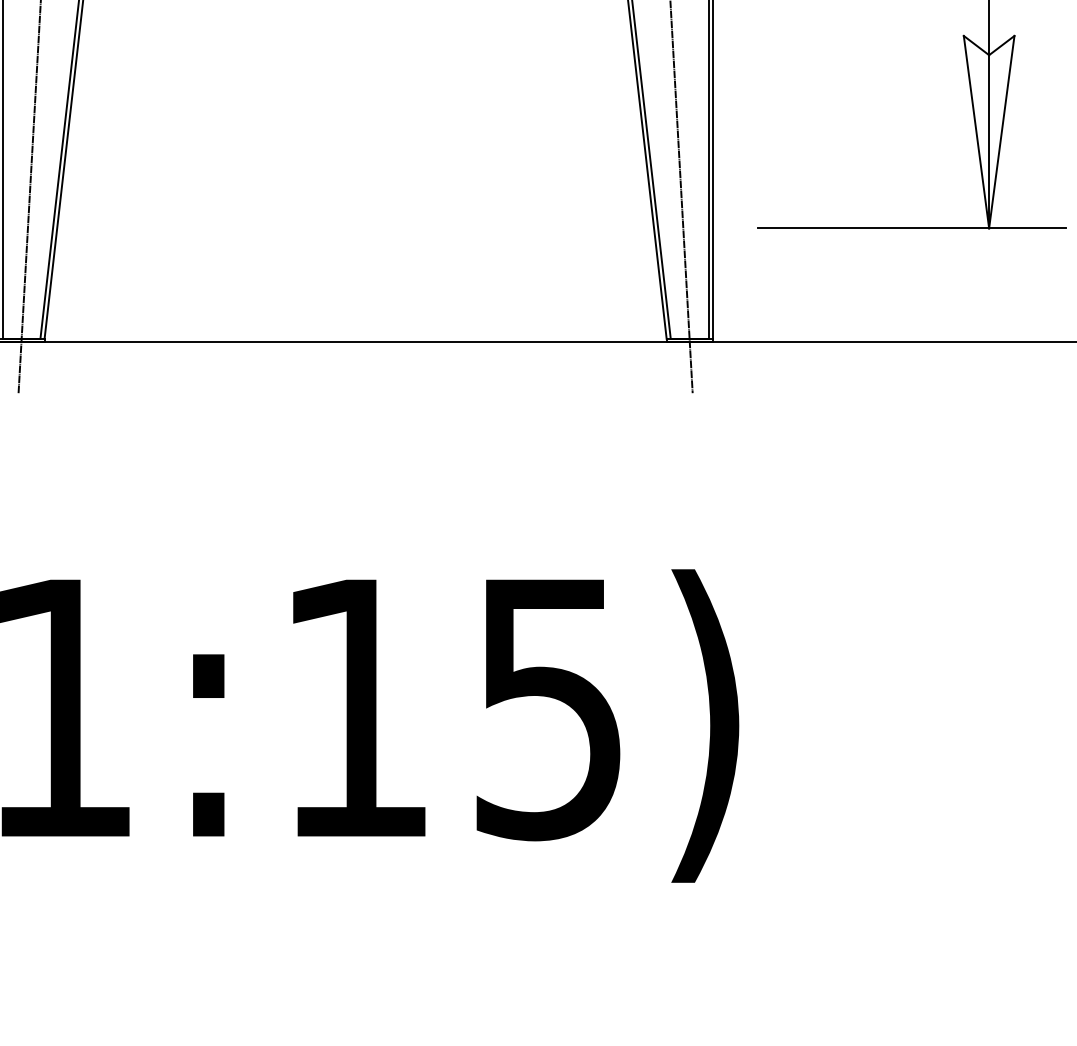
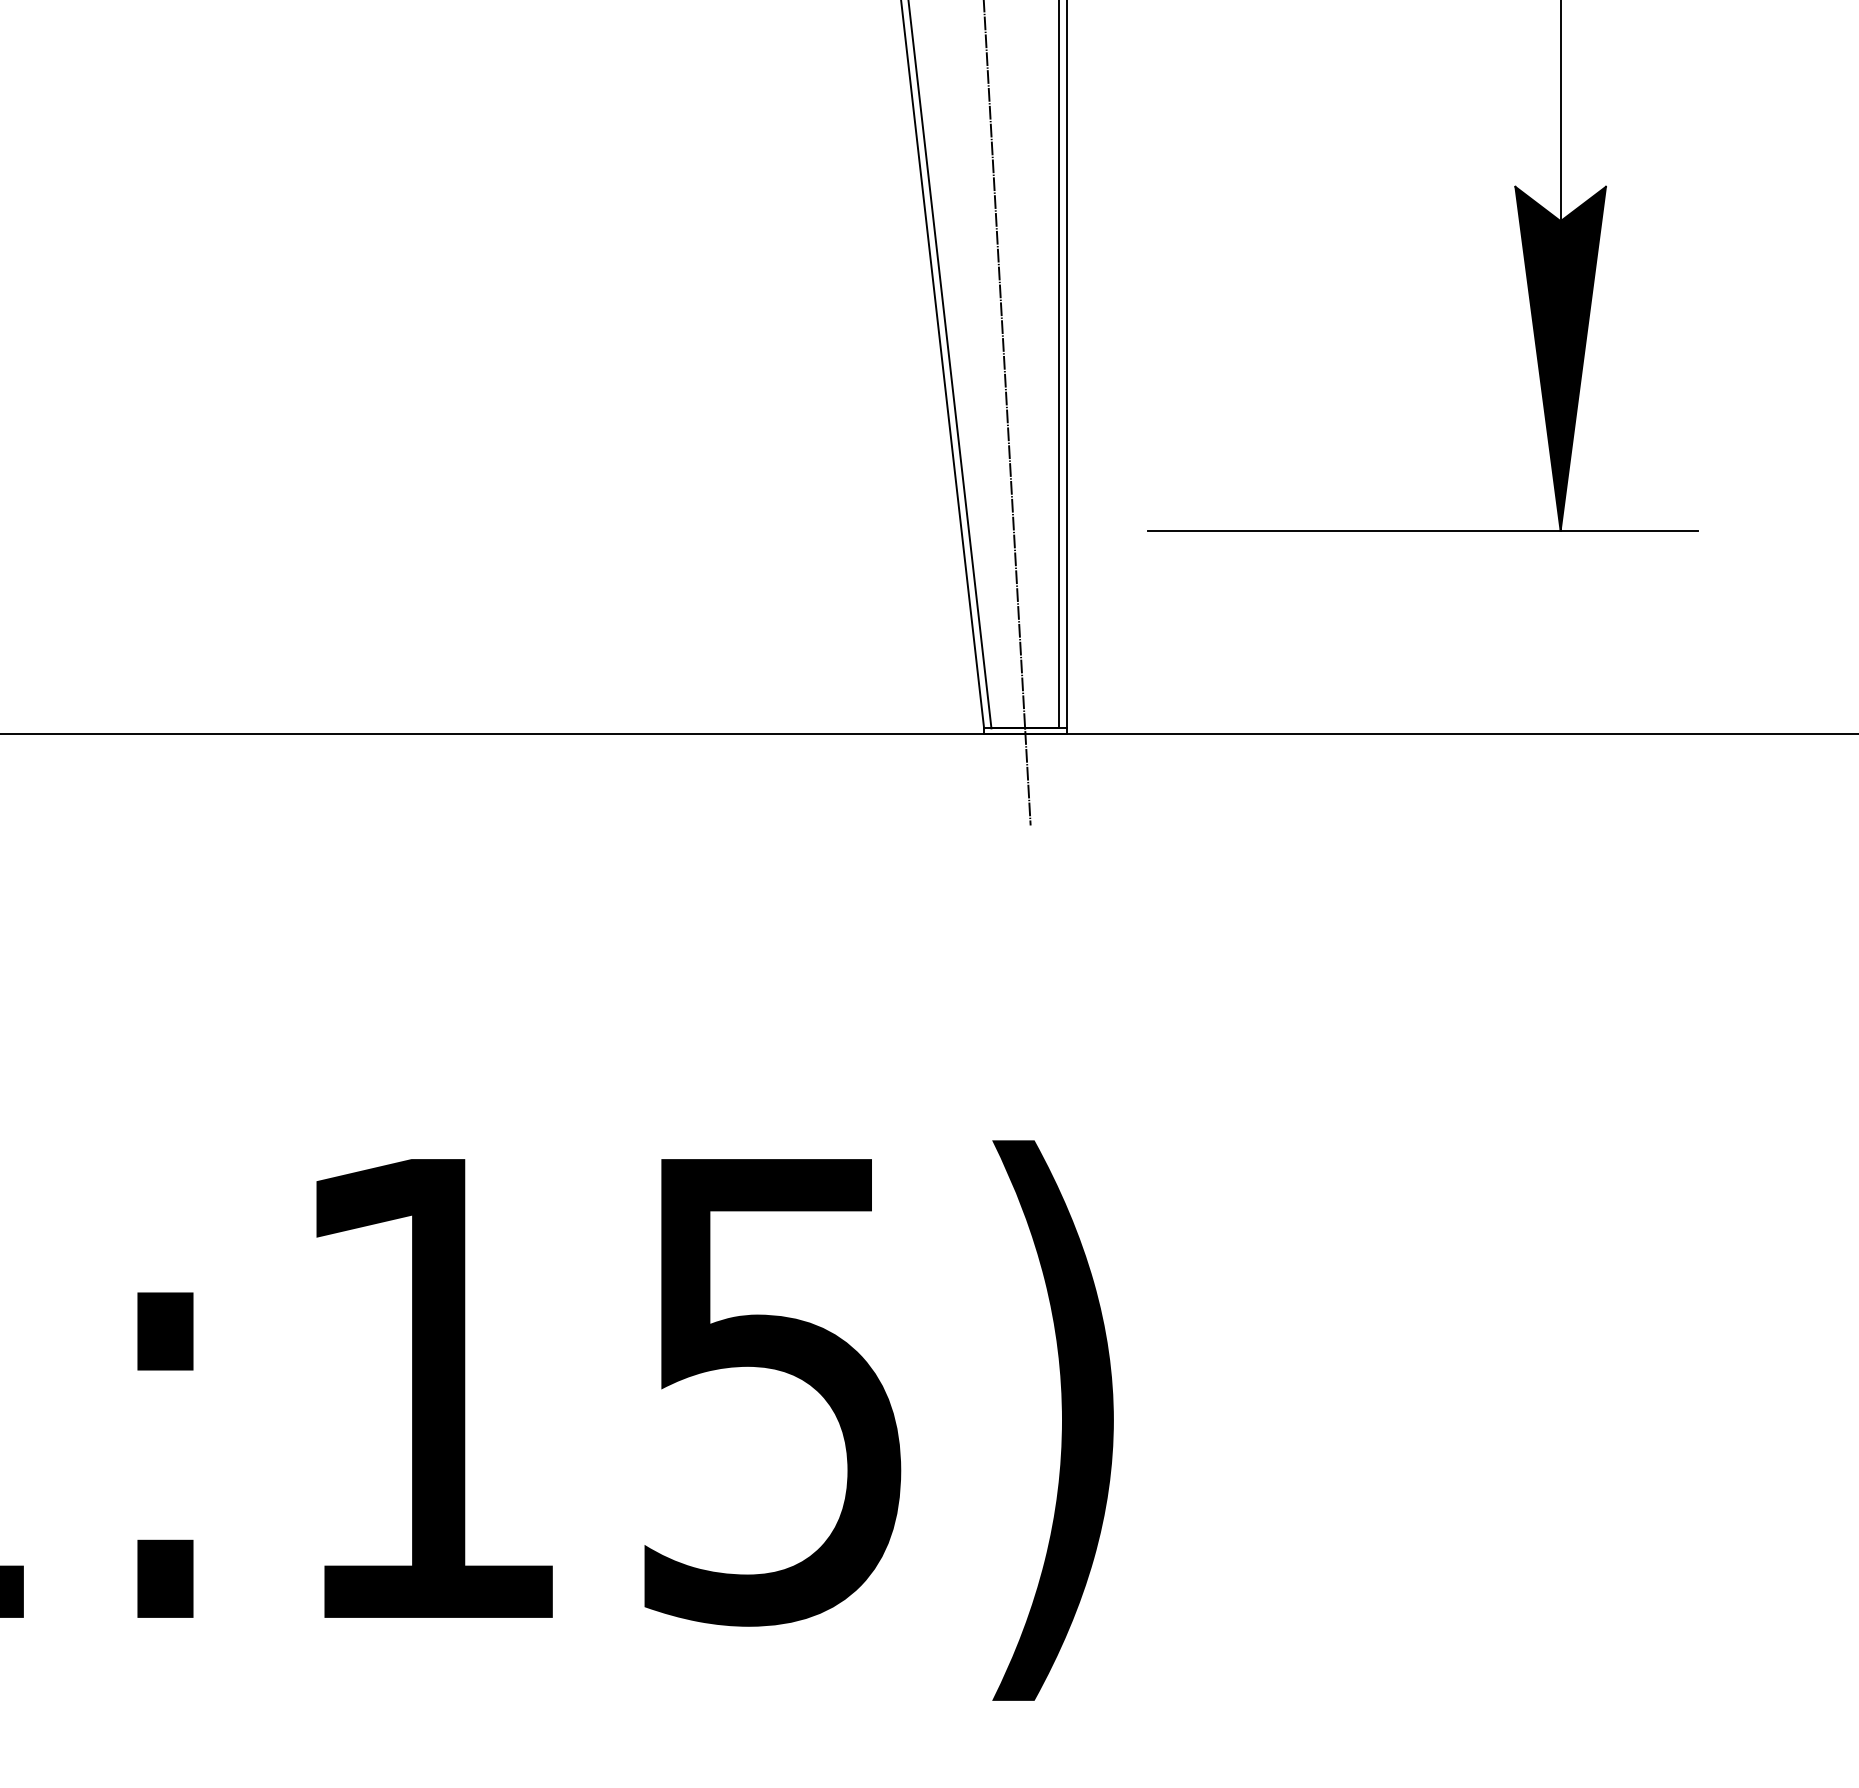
fill: (988, 131) -> (1559, 357), added

